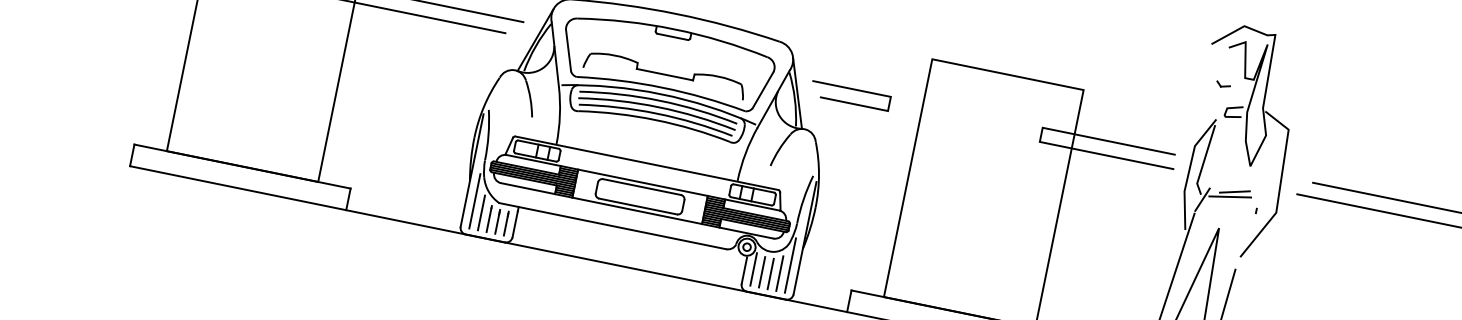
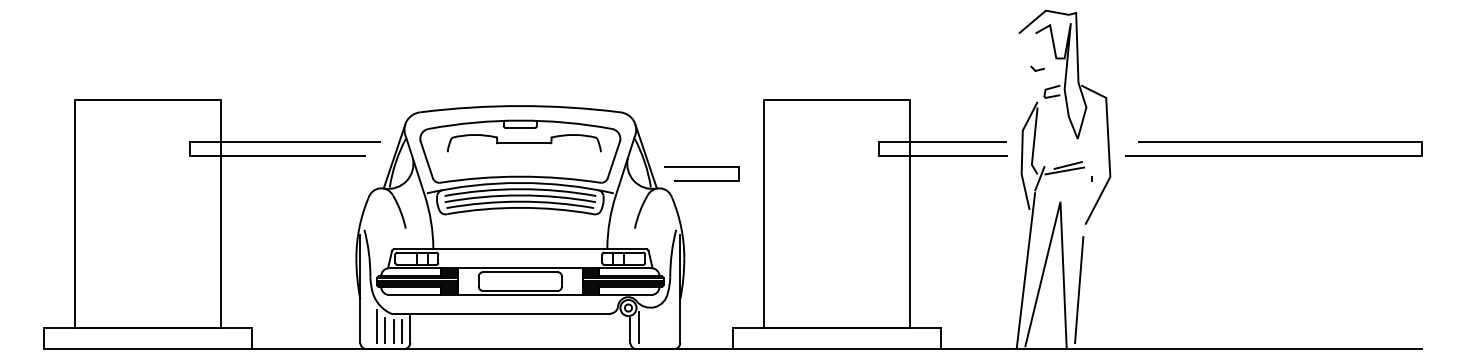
part: (664, 74) -> (523, 143), moved
line: (851, 89) -> (701, 167), moved
line: (474, 200) -> (368, 316), removed
line: (790, 265) -> (671, 316), removed
line: (762, 271) -> (647, 327), removed
line: (779, 272) -> (663, 325), removed
line: (771, 273) -> (655, 327), removed

